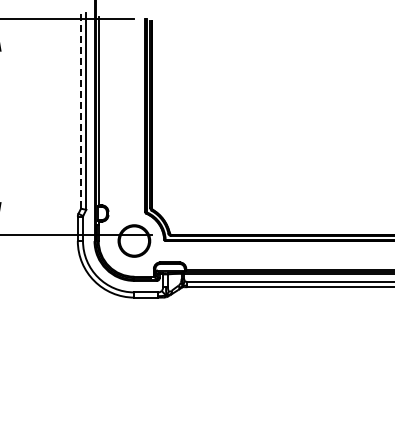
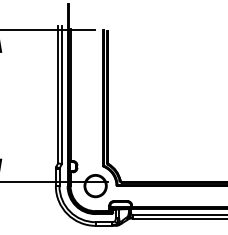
line: (81, 111) -> (58, 94), dashed -> solid

